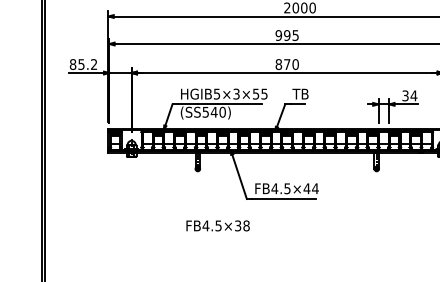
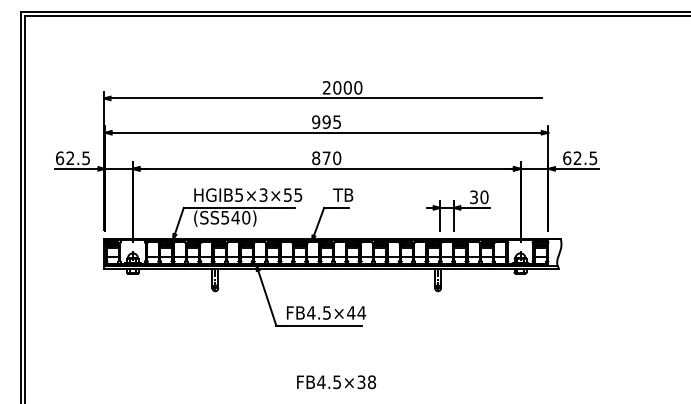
text: (83, 64) -> (72, 158), 85.2 -> 62.5
text: (413, 96) -> (484, 197), 34 -> 30
text: (218, 226) -> (336, 382), moved

